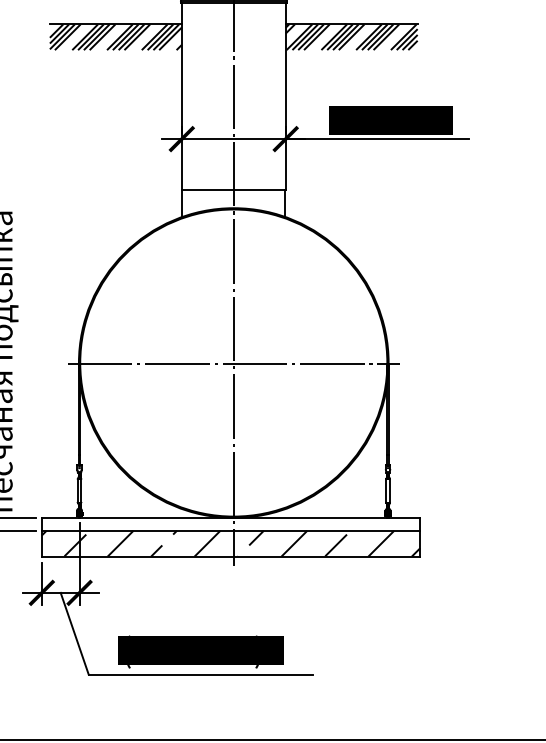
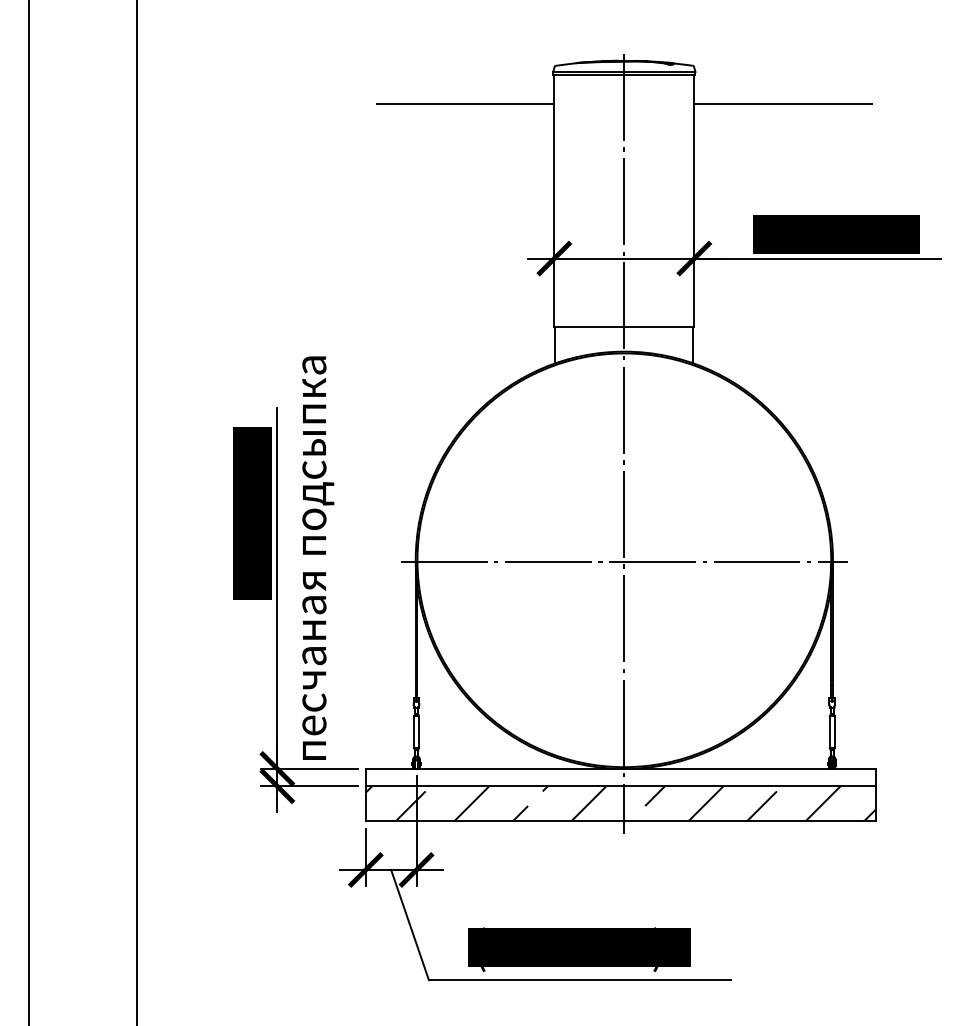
hatch: (115, 37) -> (465, 121), removed
hatch: (351, 37) -> (783, 121), removed

